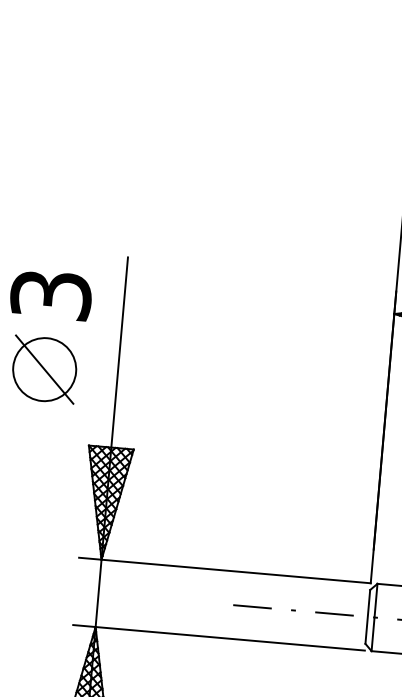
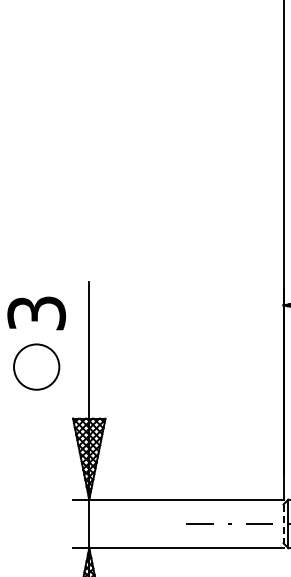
line: (44, 368) -> (36, 366), removed
line: (367, 617) -> (283, 524), solid -> dashed

